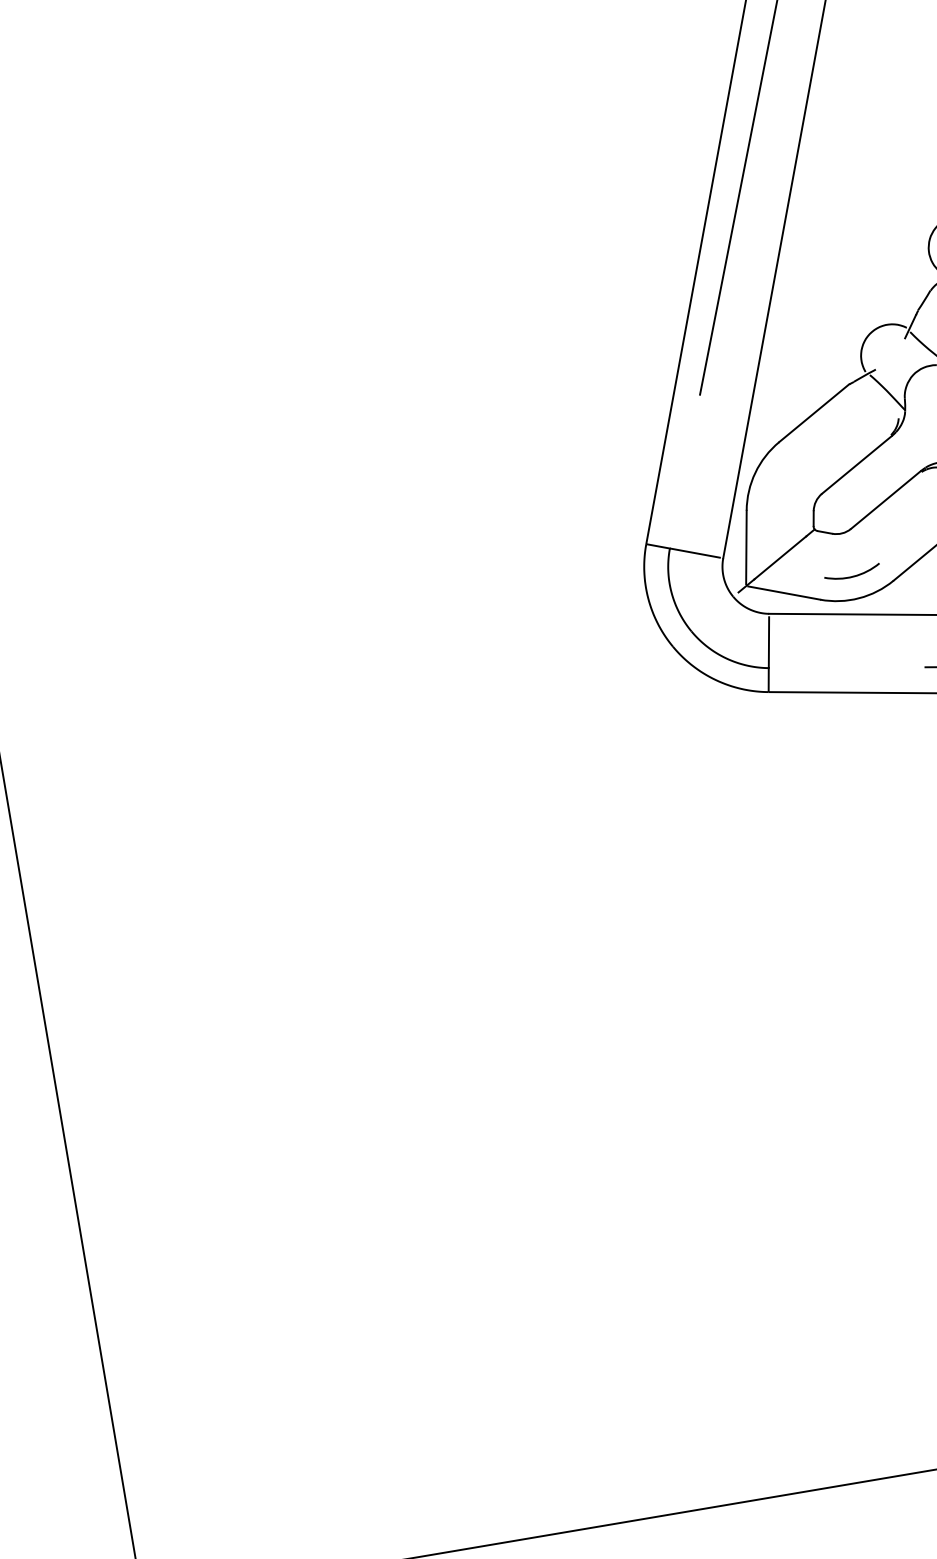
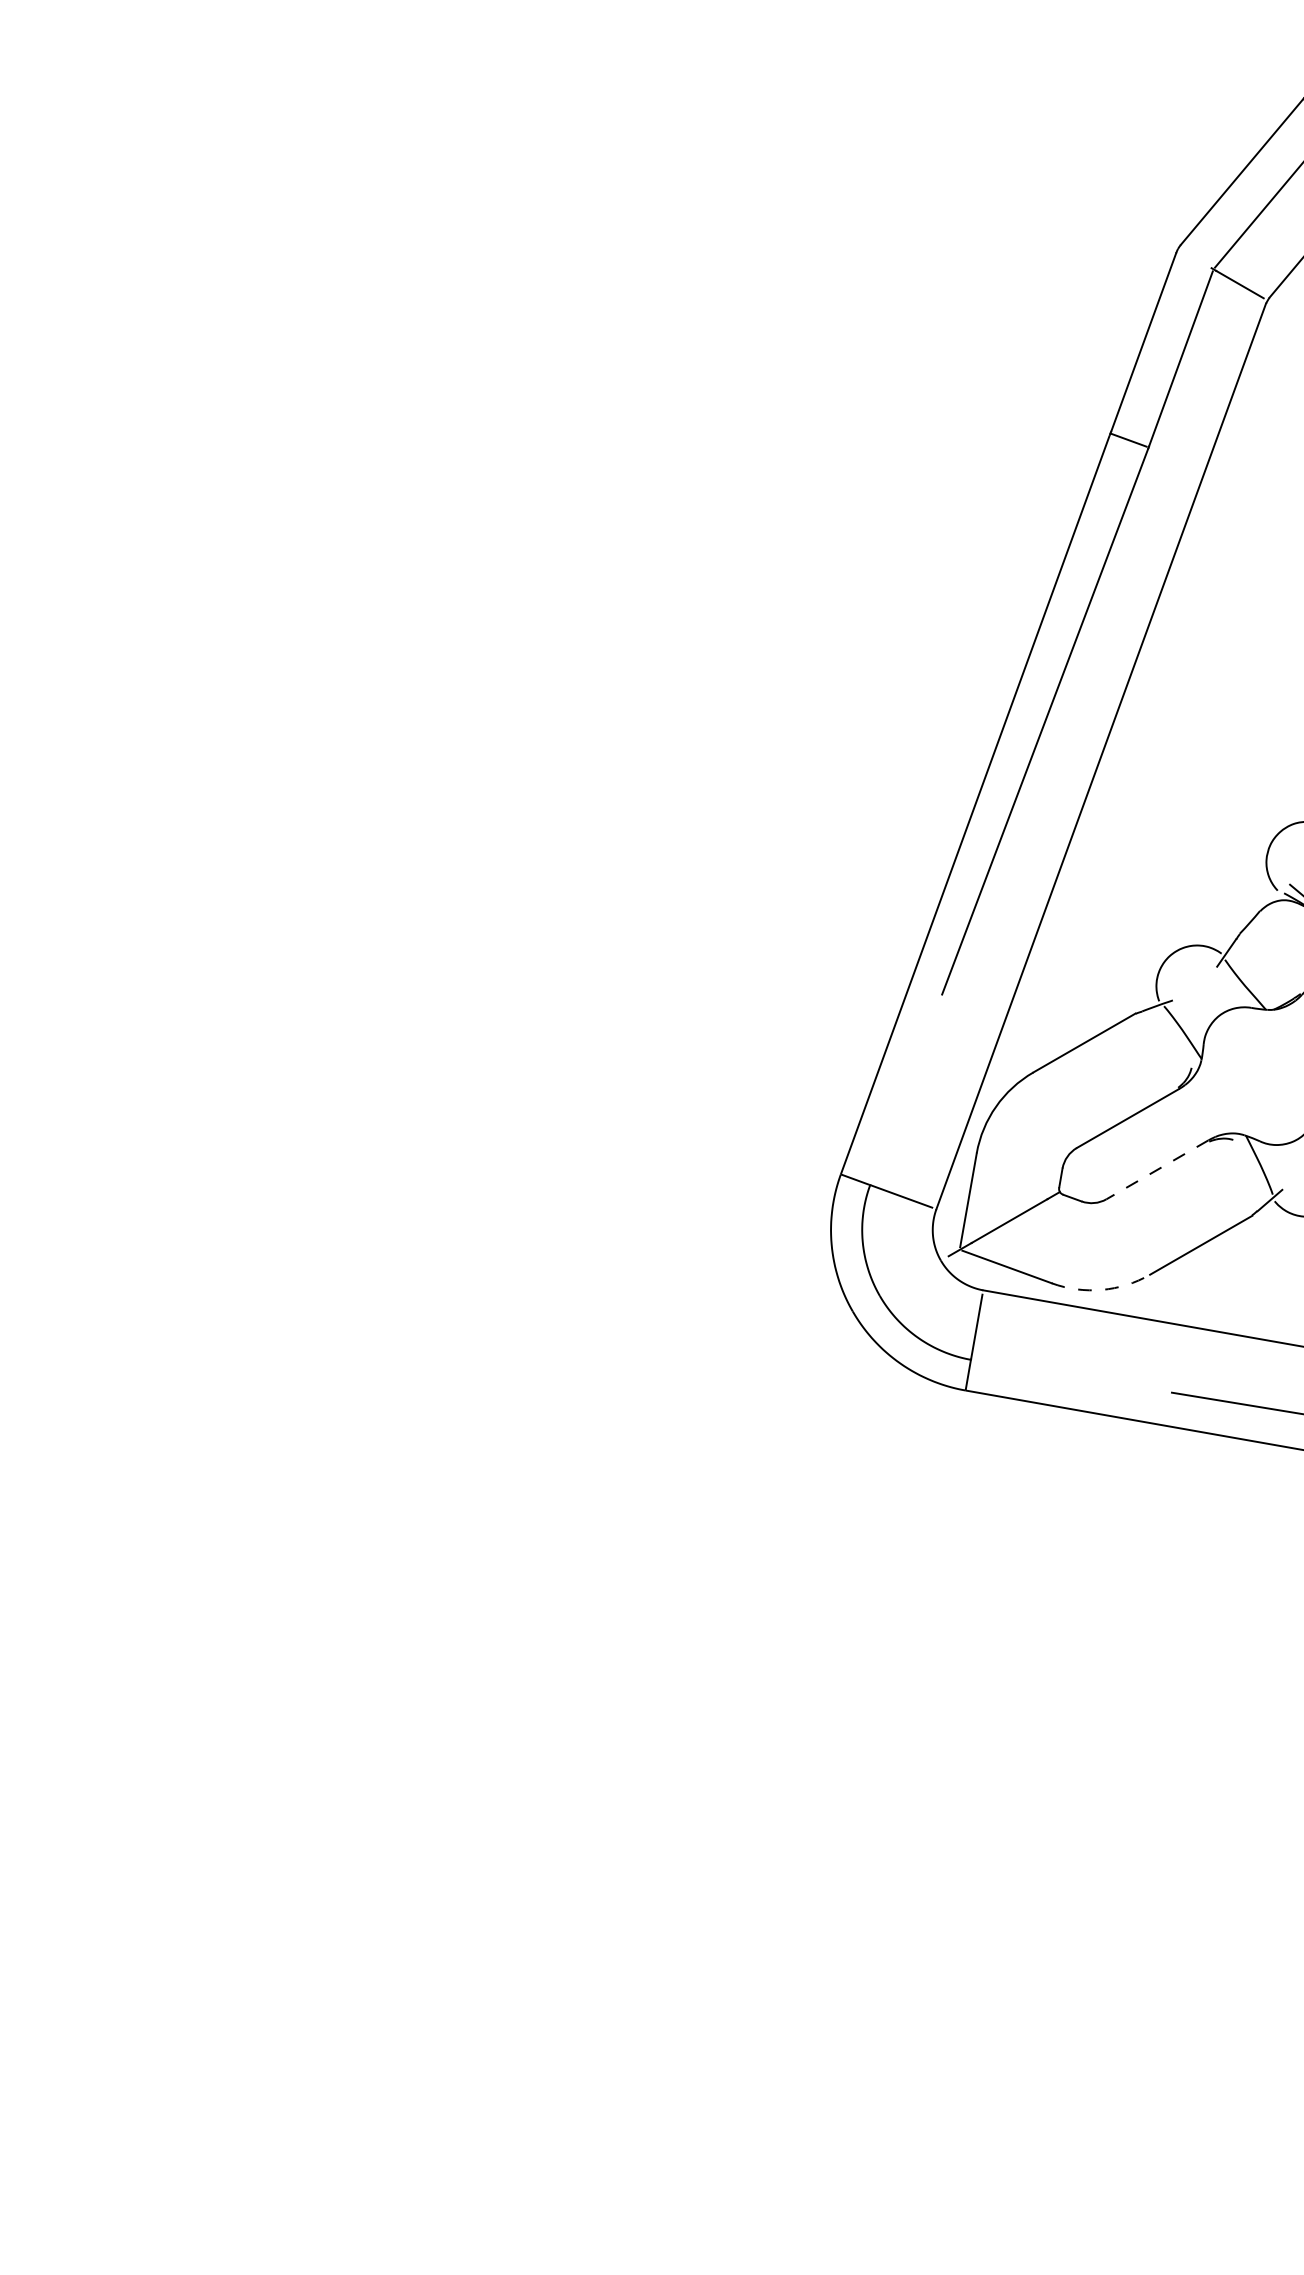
line: (885, 499) -> (1157, 1169), solid -> dashed
arc: (854, 575) -> (1100, 1259), removed
arc: (858, 598) -> (1101, 1289), solid -> dashed

